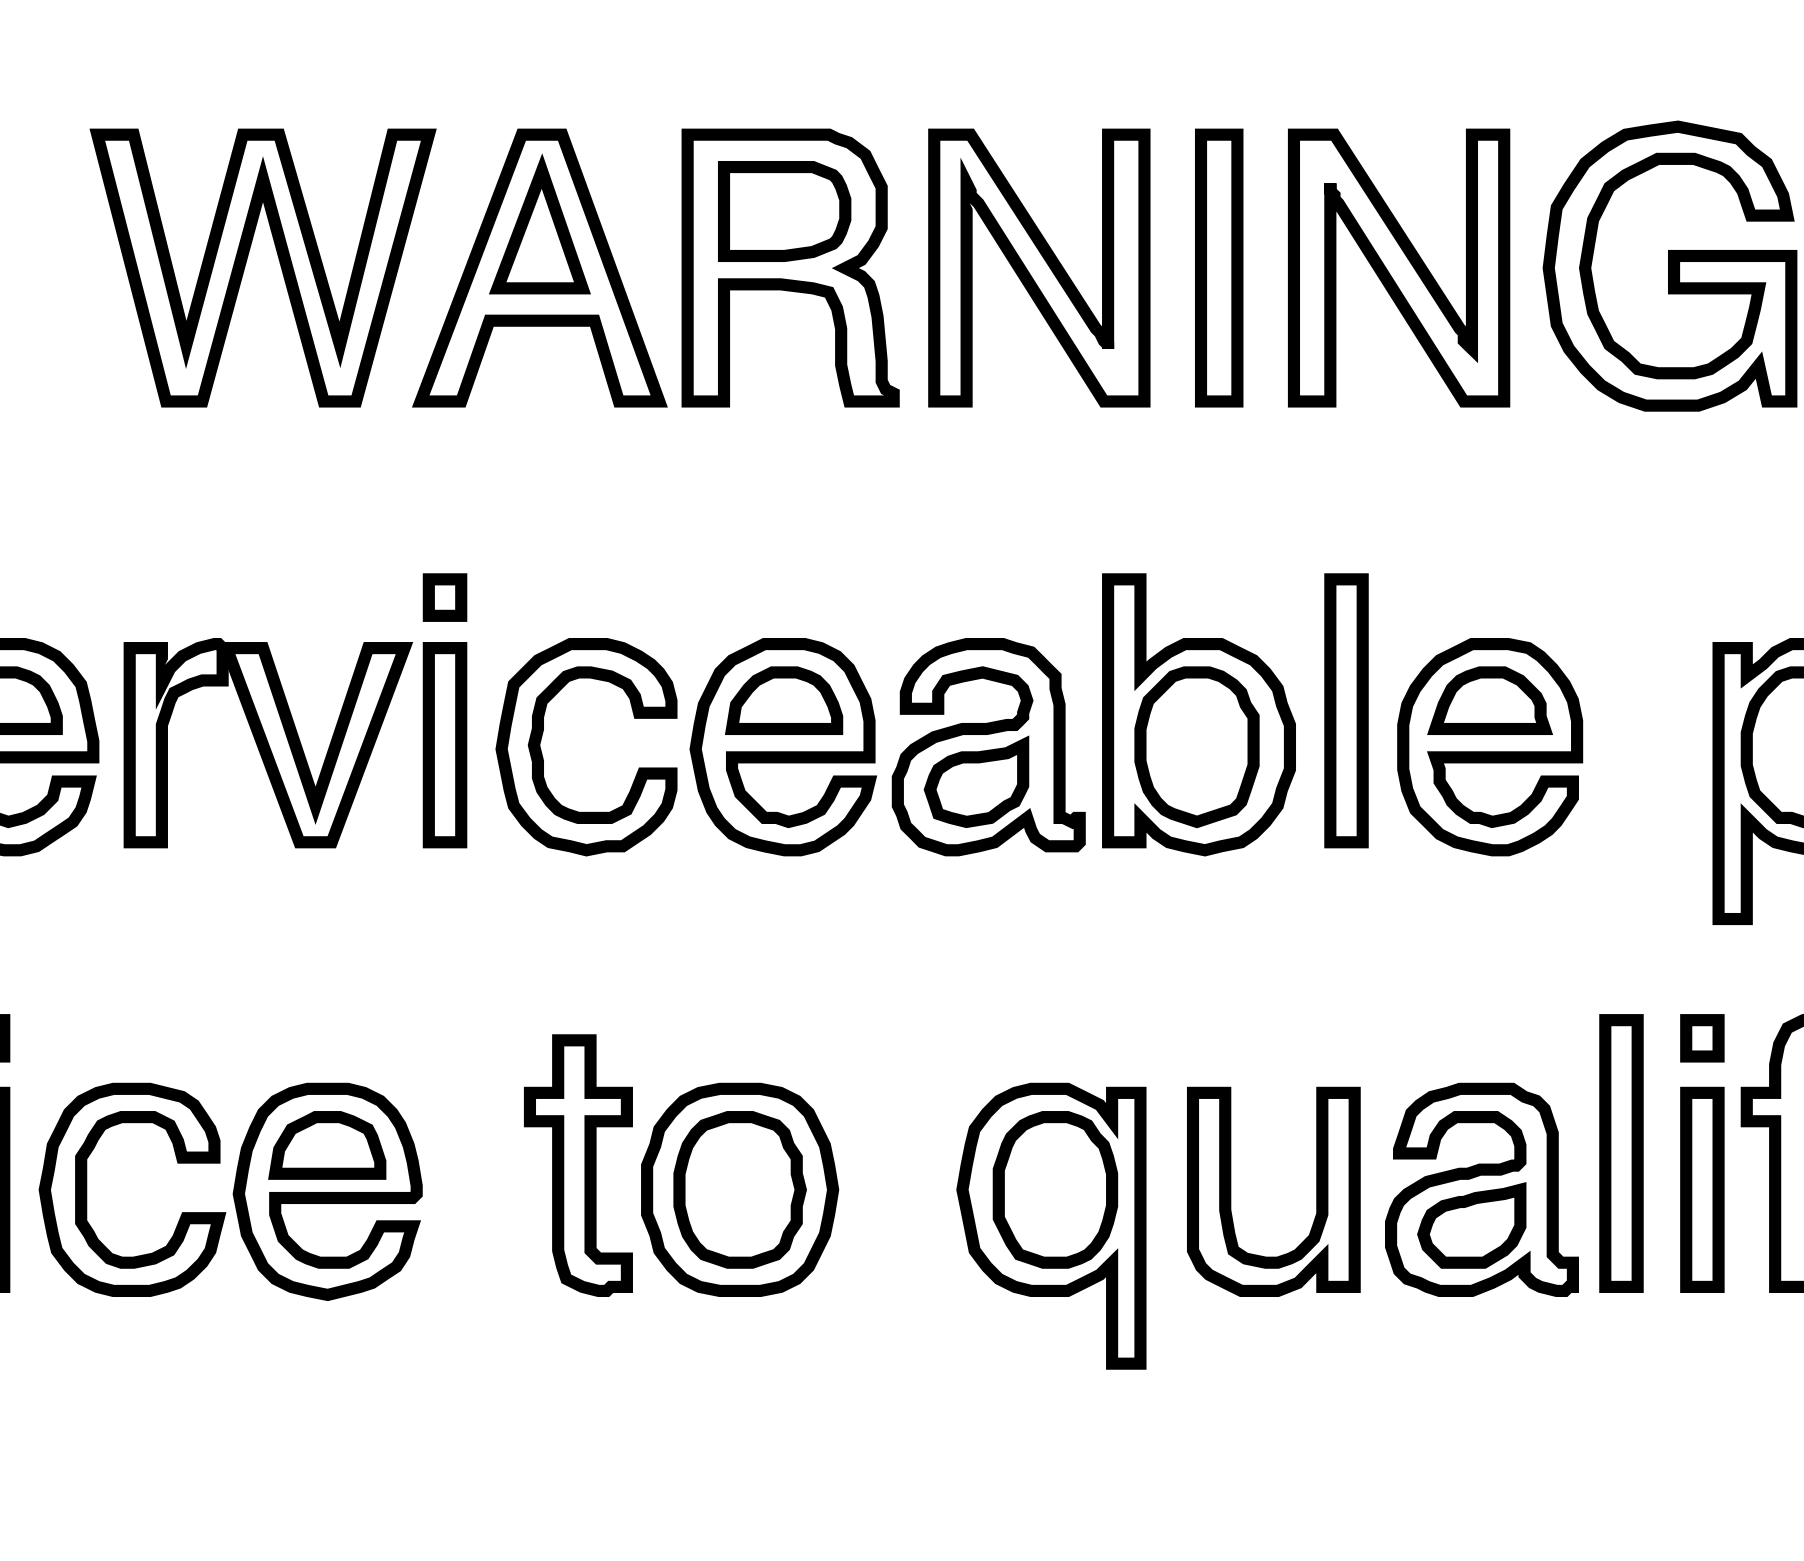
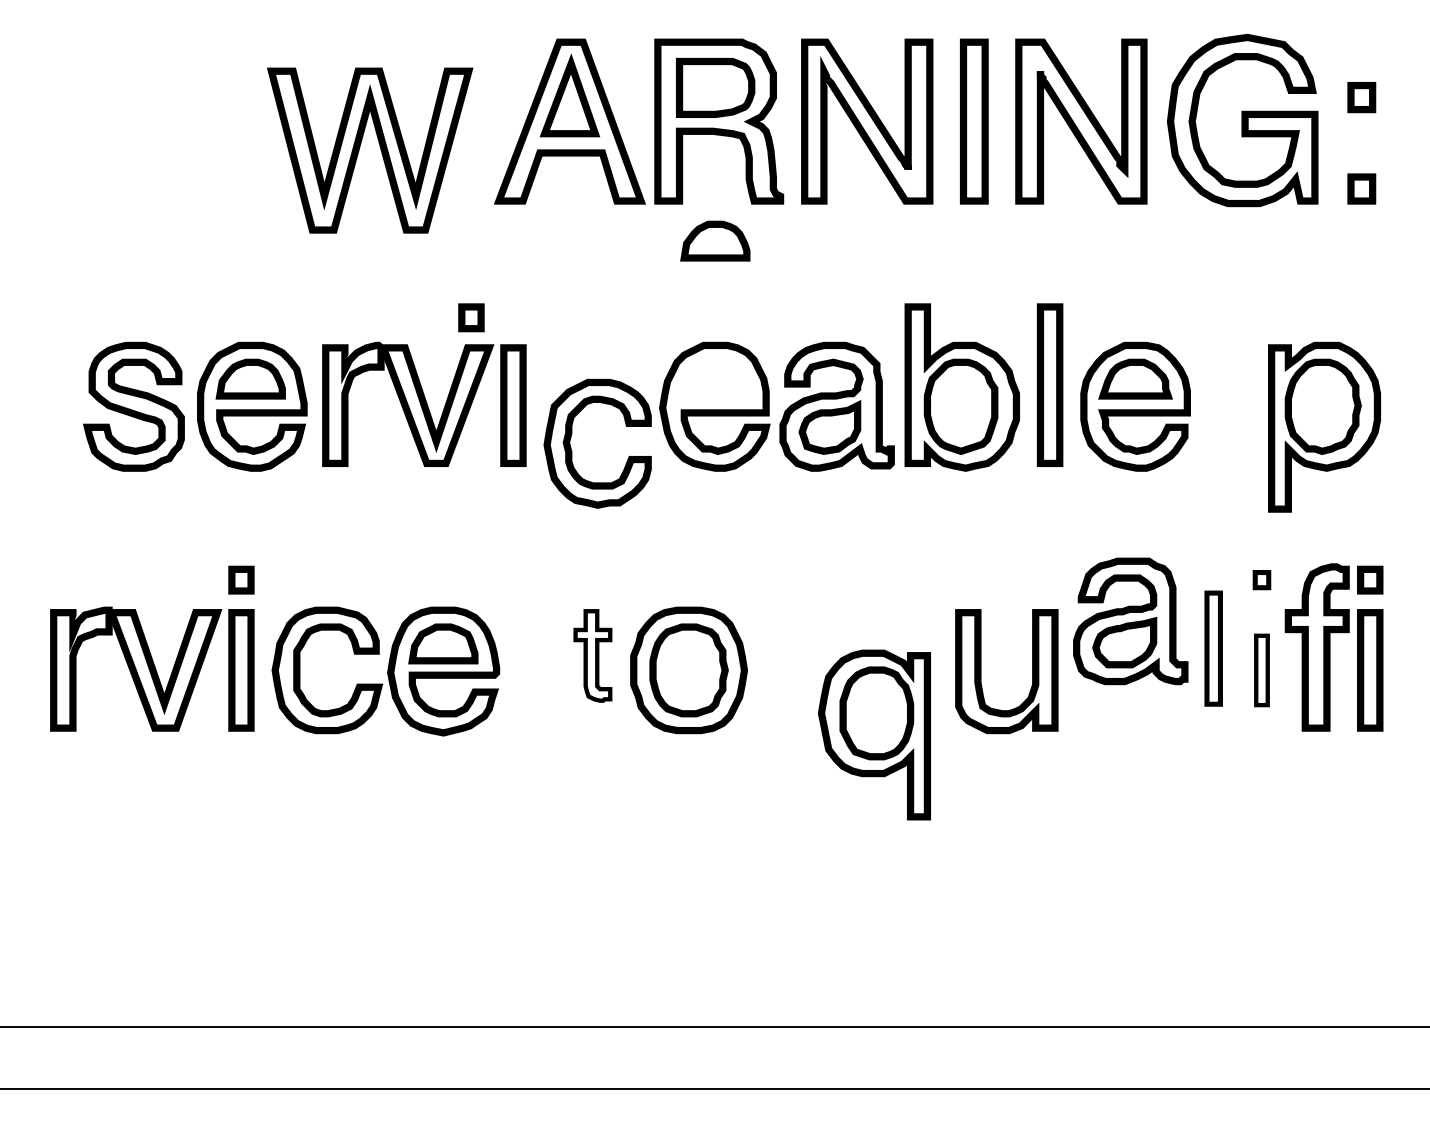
part: (278, 261) -> (379, 146), moved
part: (445, 597) -> (471, 317), moved
part: (784, 699) -> (715, 240), moved
part: (544, 760) -> (572, 451), moved
part: (1701, 1037) -> (1261, 579), size x0.7
part: (1620, 1153) -> (1213, 648), size x0.7
part: (577, 1164) -> (592, 655), size x0.6
part: (1481, 1190) -> (1130, 621), moved
part: (1701, 1190) -> (1261, 670), size x0.6
part: (1049, 1225) -> (873, 734), moved

